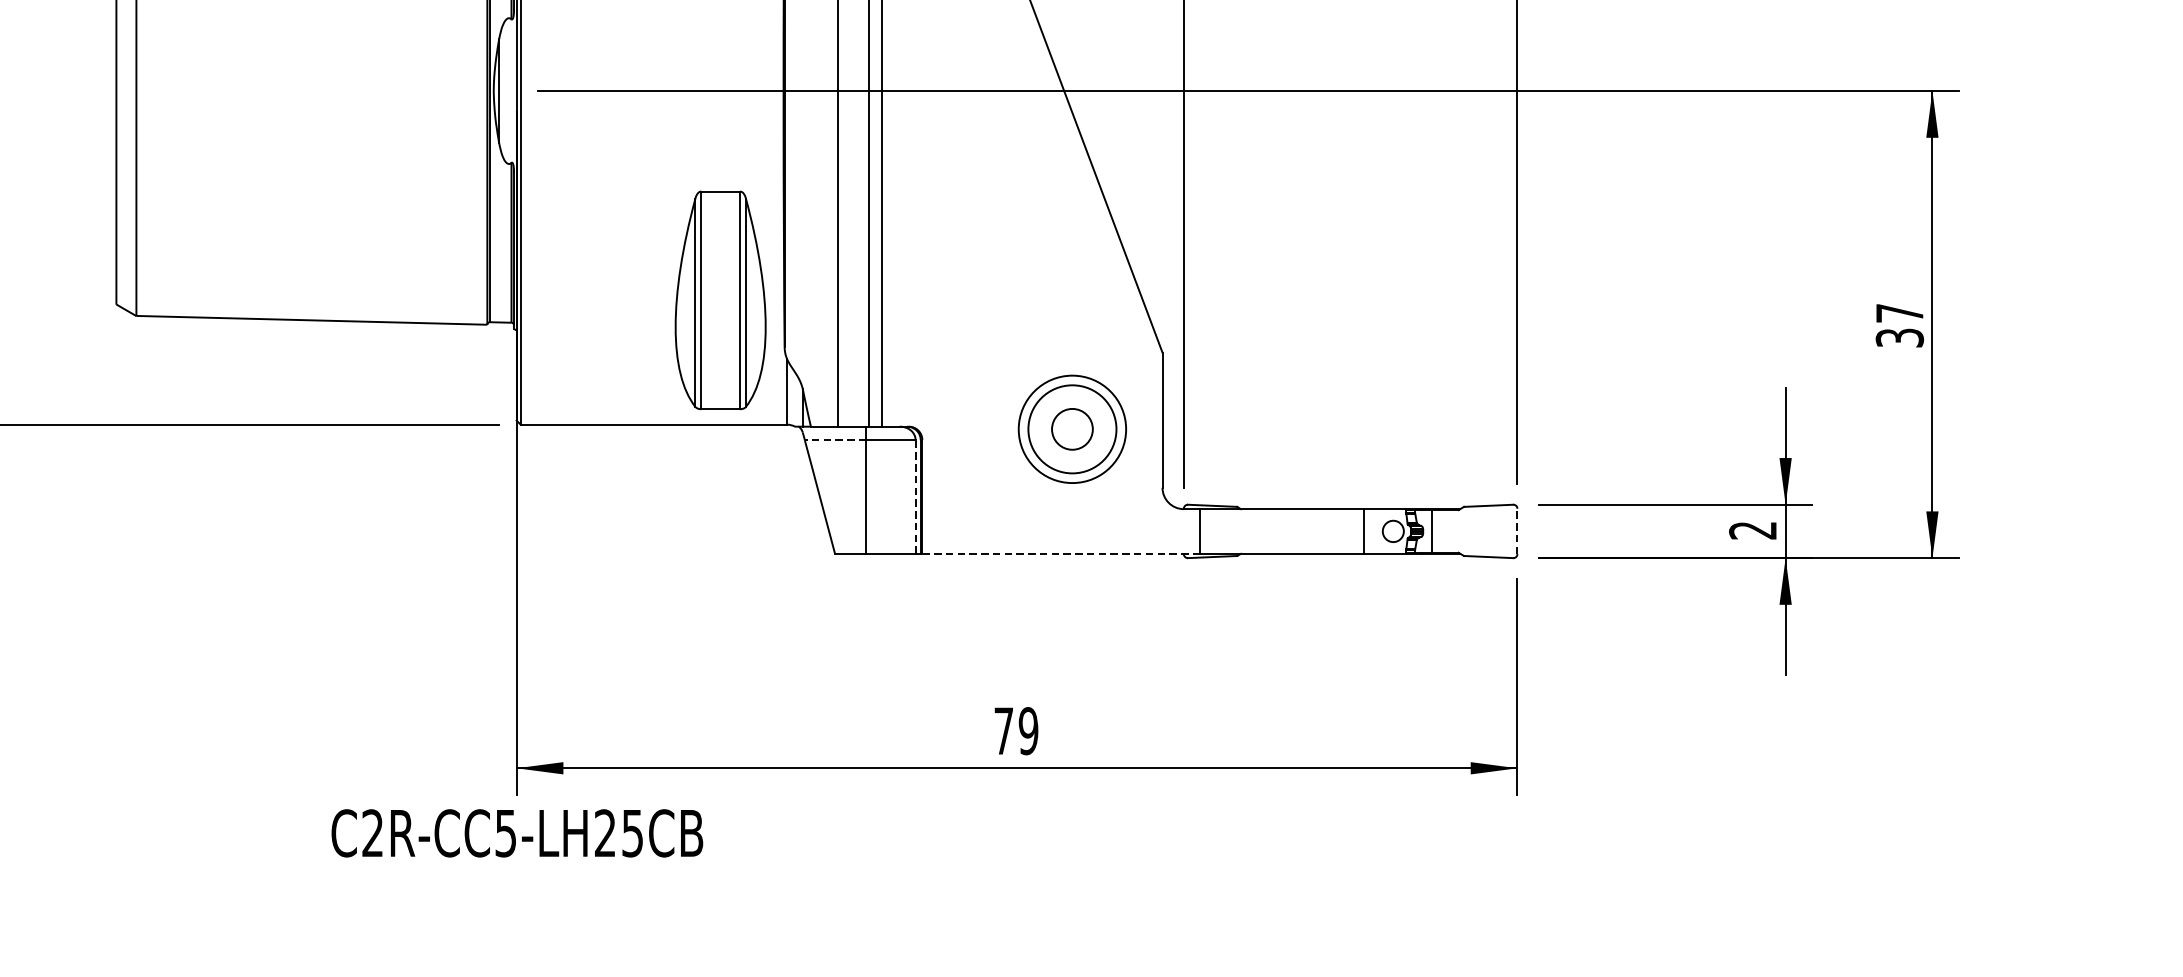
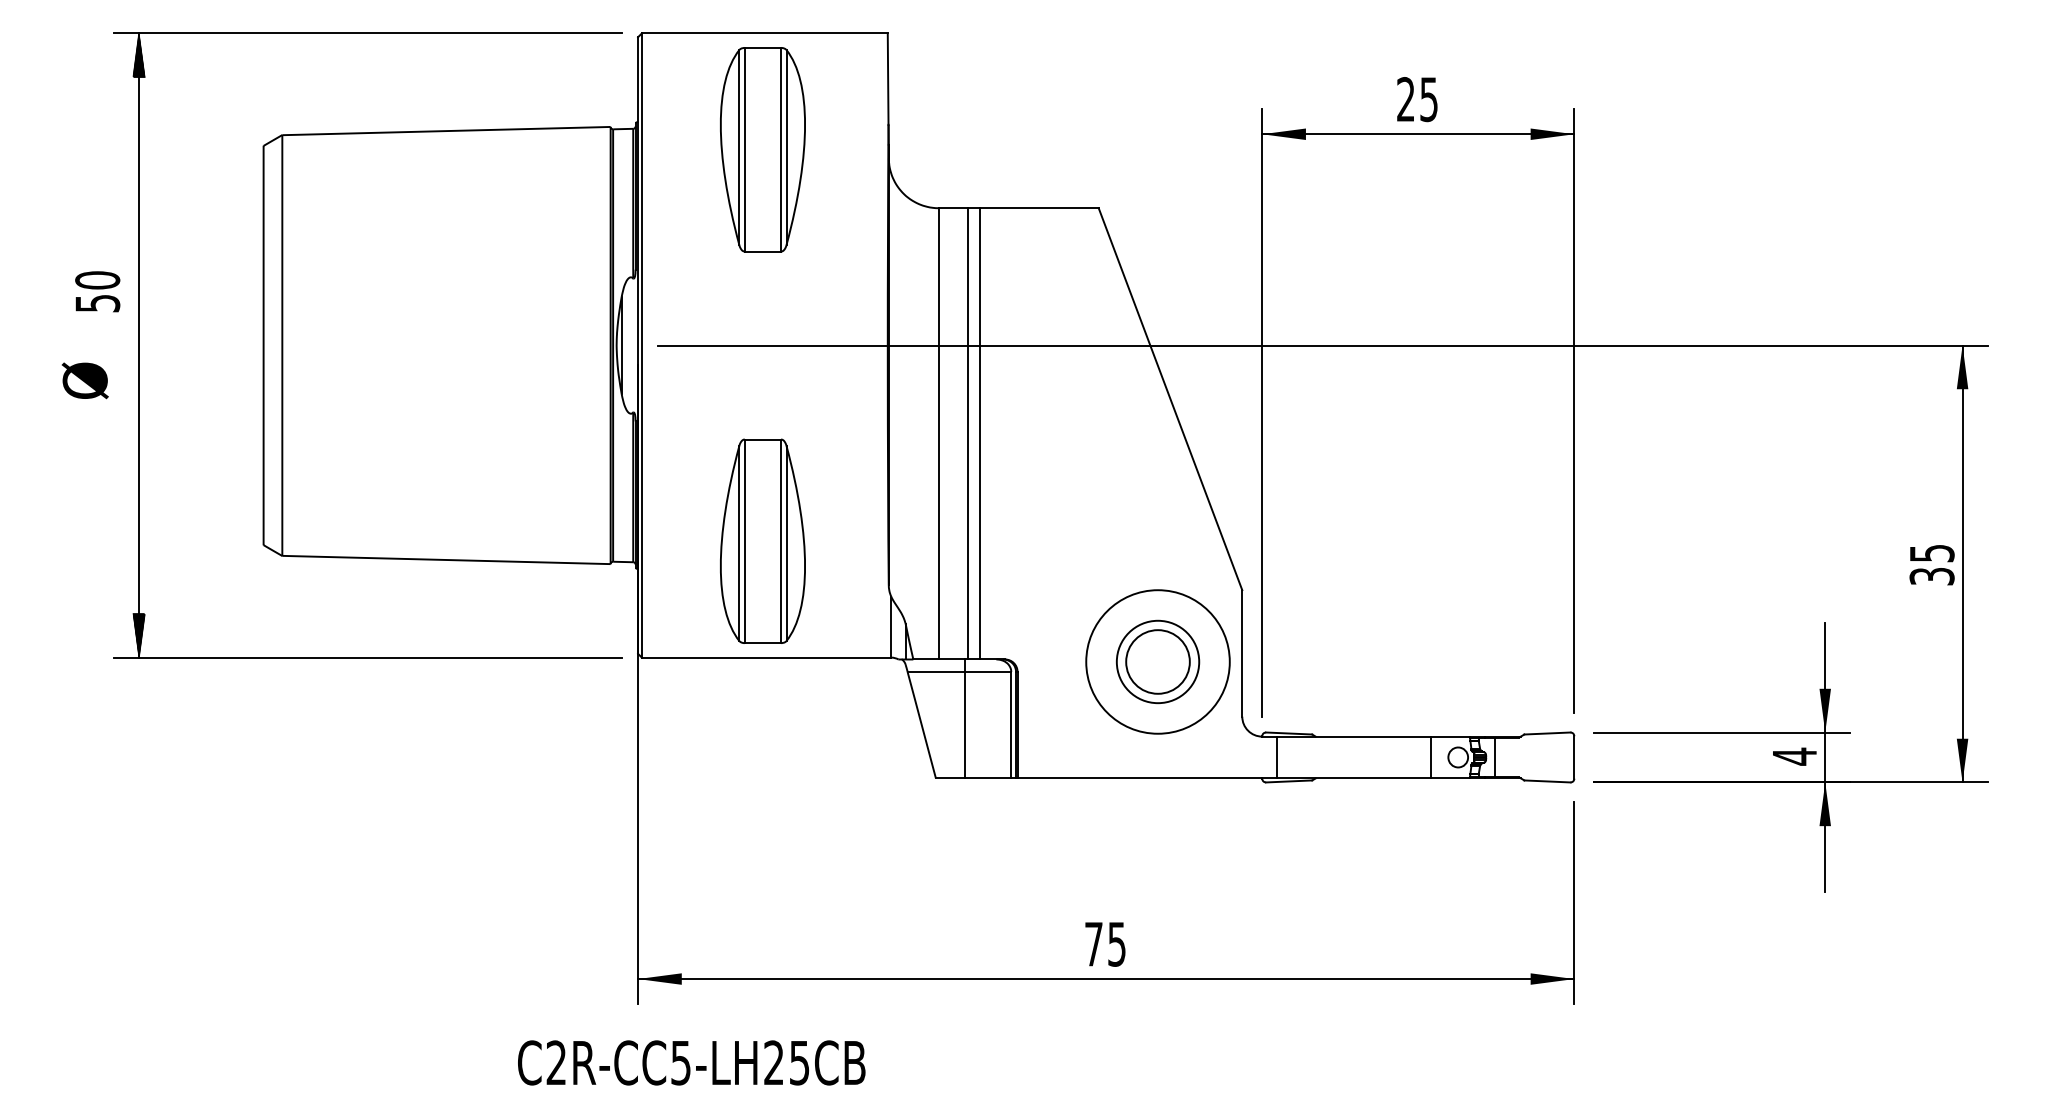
part: (720, 299) -> (762, 540), moved
text: (1900, 313) -> (1932, 553), 37 -> 35
circle: (1071, 428) -> (1157, 661), size x1.43
circle: (1071, 428) -> (1157, 661), size x1.67
line: (835, 439) -> (936, 671), dashed -> solid
line: (915, 496) -> (1011, 724), dashed -> solid
line: (1517, 530) -> (1574, 756), dashed -> solid
text: (1752, 530) -> (1794, 756), 2 -> 4
line: (1061, 553) -> (1147, 778), dashed -> solid
text: (1028, 730) -> (1116, 943), 79 -> 75
text: (517, 832) -> (691, 1062), moved

